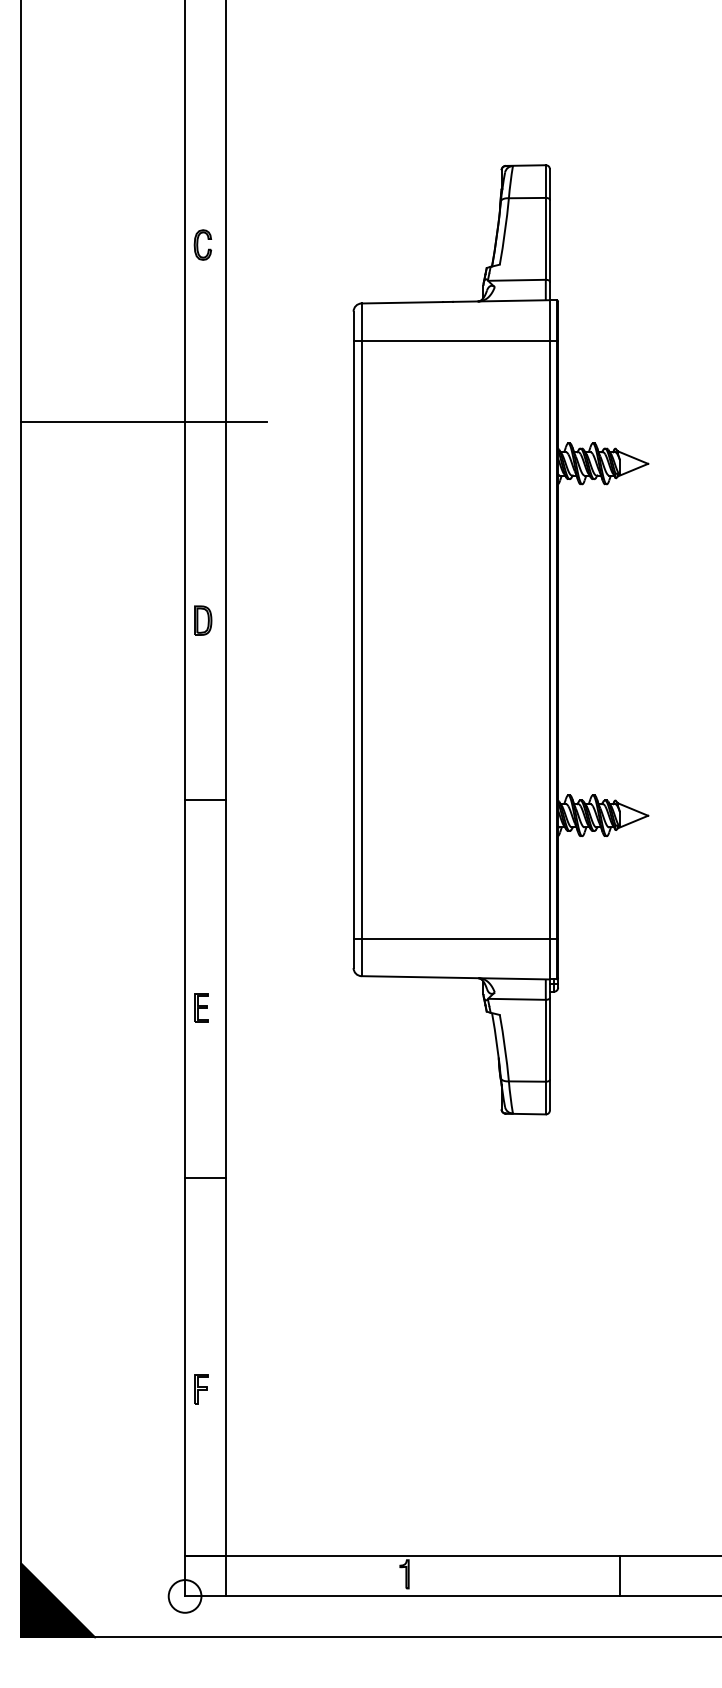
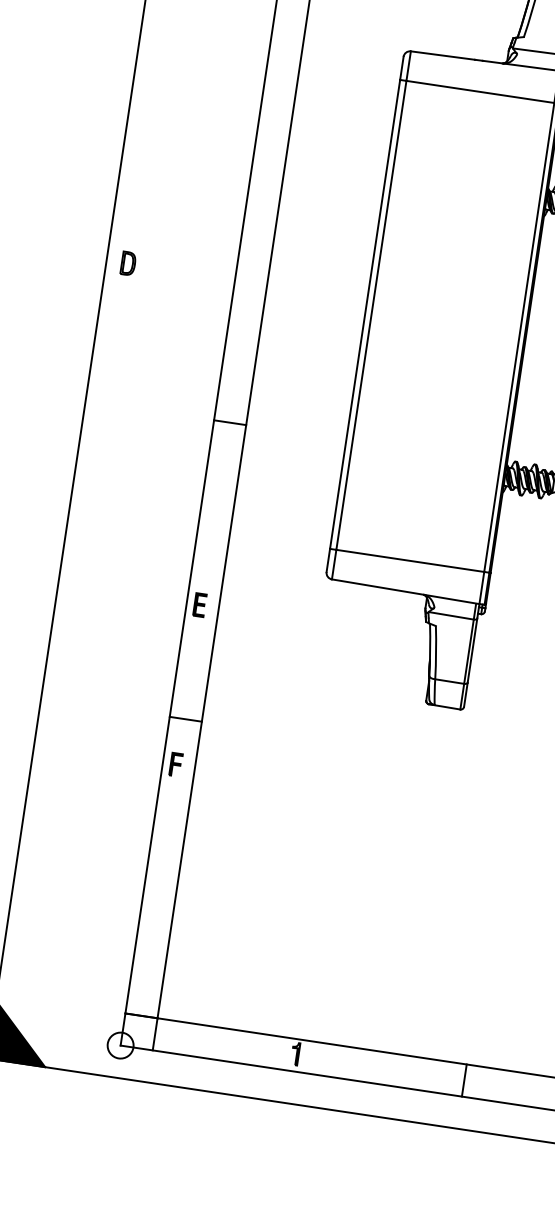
line: (143, 422) -> (225, 119), removed
part: (203, 620) -> (128, 263), moved
part: (201, 1007) -> (199, 604), moved
part: (201, 1389) -> (175, 764), moved

